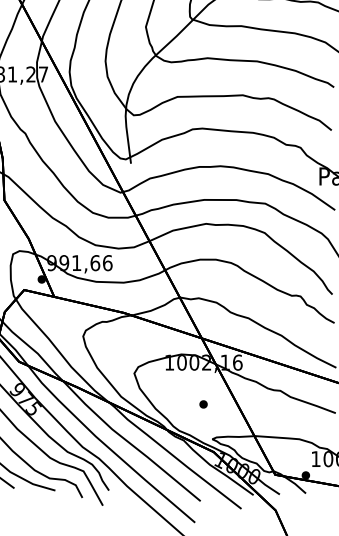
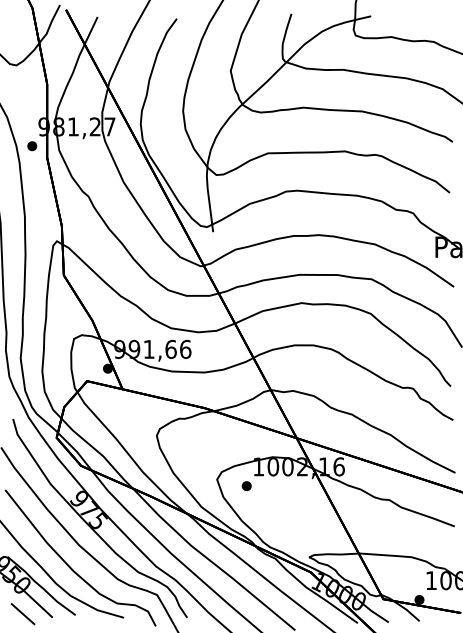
part: (203, 404) -> (246, 486), moved

